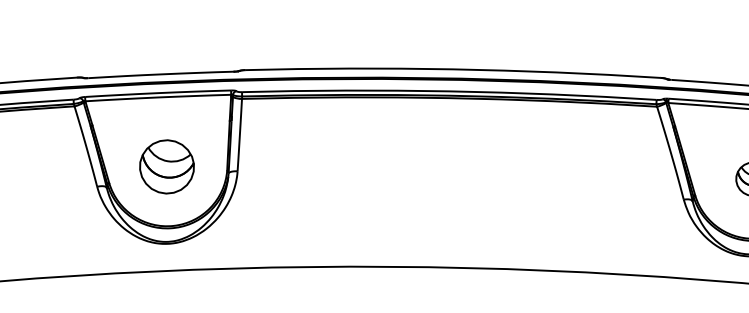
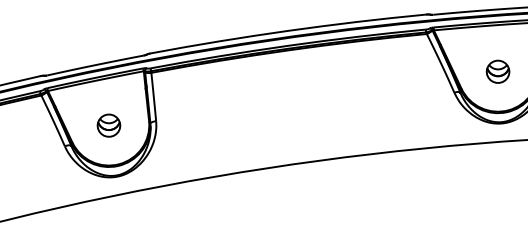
part: (166, 166) -> (108, 125), size x0.62

